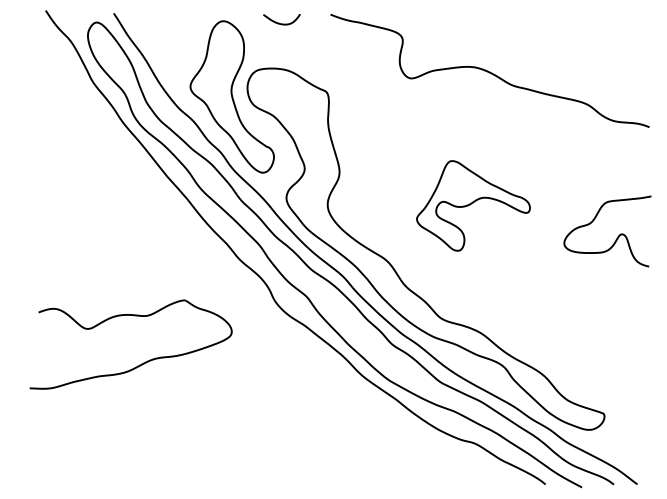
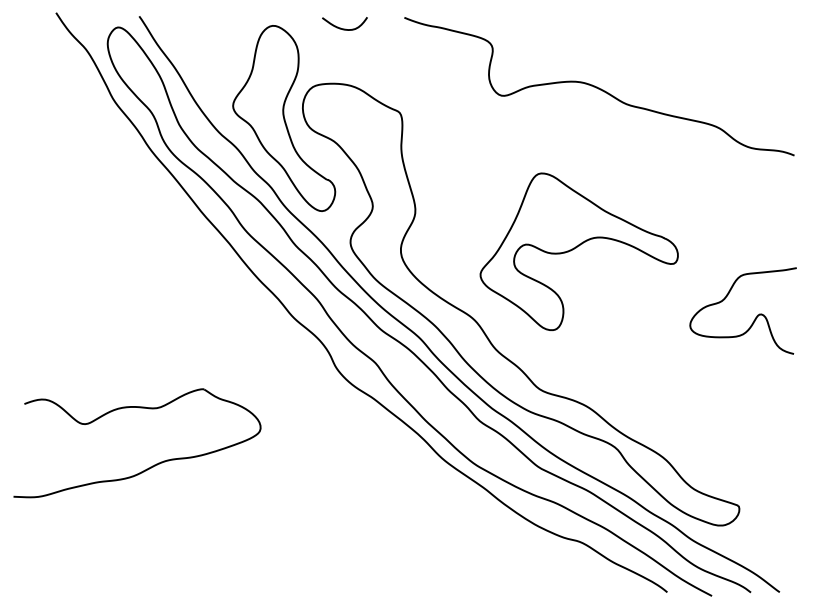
part: (472, 205) -> (578, 251), size x1.43
curve: (616, 237) -> (754, 318), moved
part: (140, 364) -> (148, 467), moved

